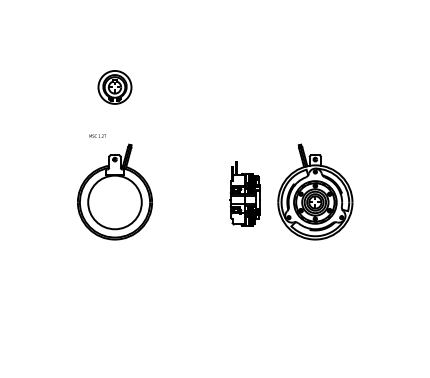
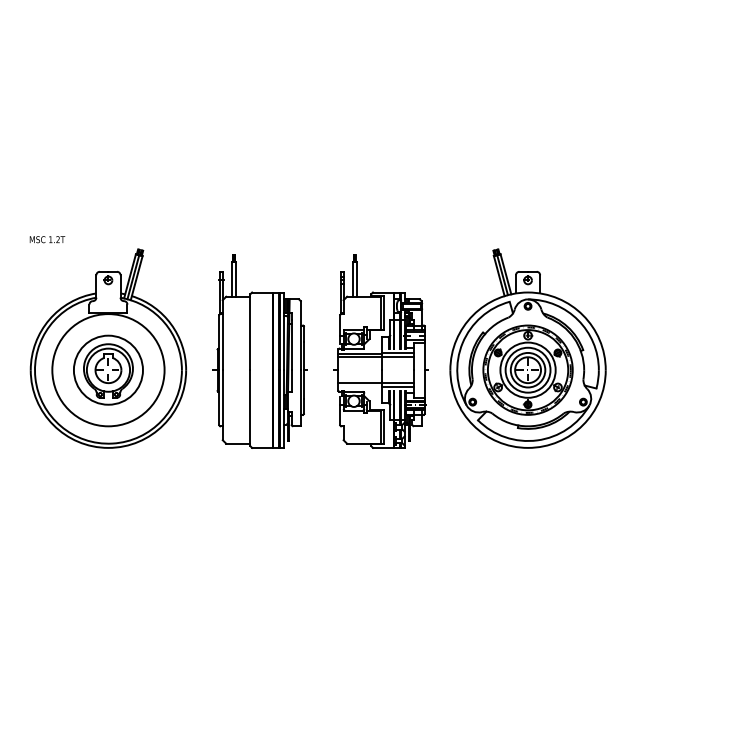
part: (114, 87) -> (107, 370), moved
text: (97, 135) -> (46, 238), moved
part: (187, 193) -> (260, 351), added
part: (244, 193) -> (379, 351), size x1.43

